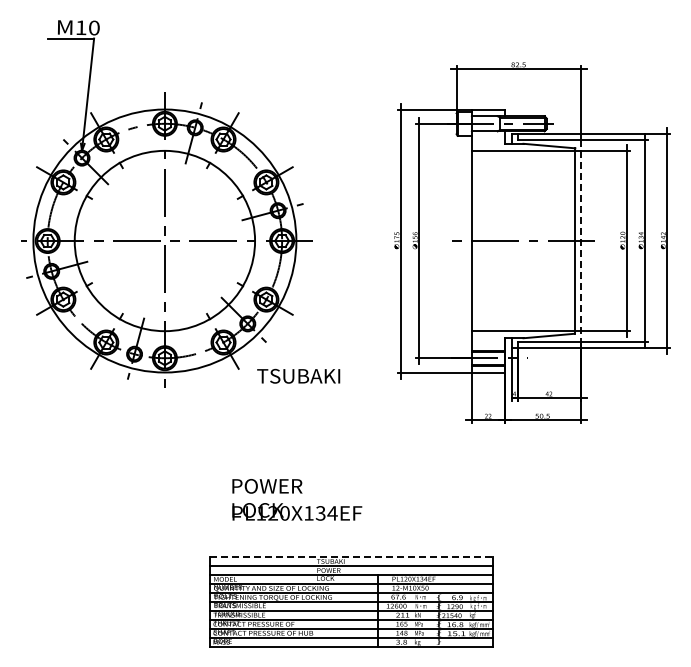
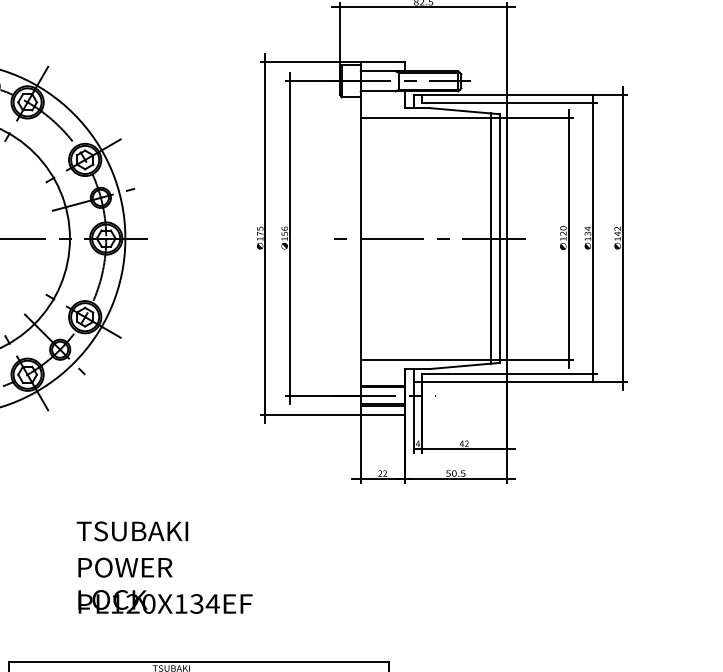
line: (568, 240) -> (490, 237), added
line: (580, 241) -> (506, 239), dashed -> solid
text: (298, 375) -> (132, 530), moved
text: (297, 499) -> (165, 585), moved
line: (351, 556) -> (199, 661), dashed -> solid

